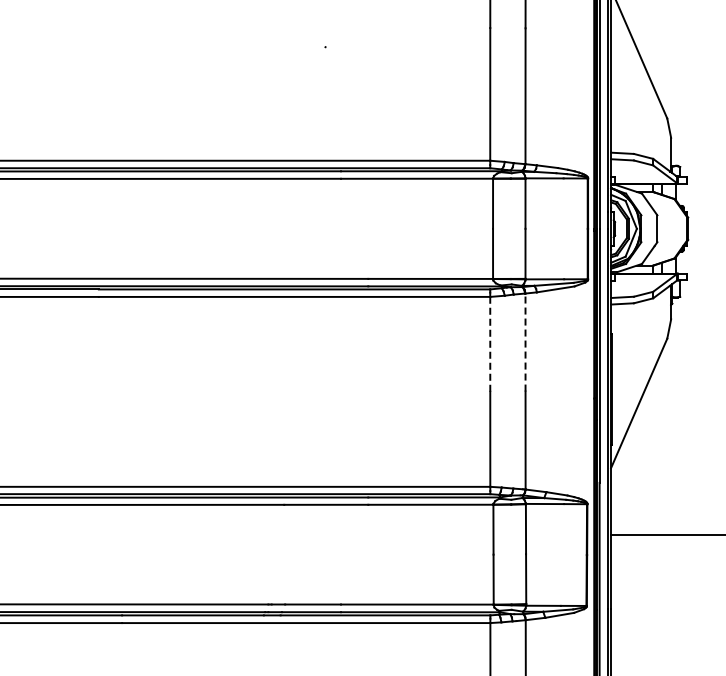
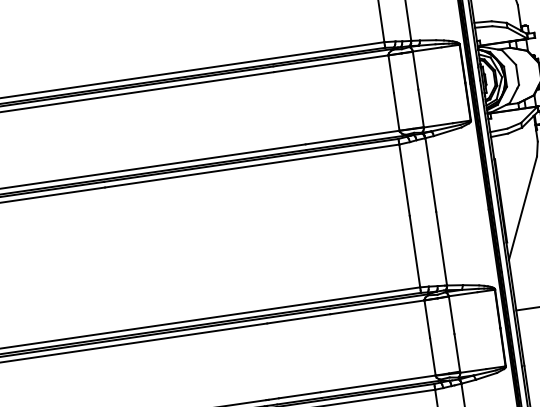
line: (525, 342) -> (430, 174), dashed -> solid
line: (490, 343) -> (404, 179), dashed -> solid

